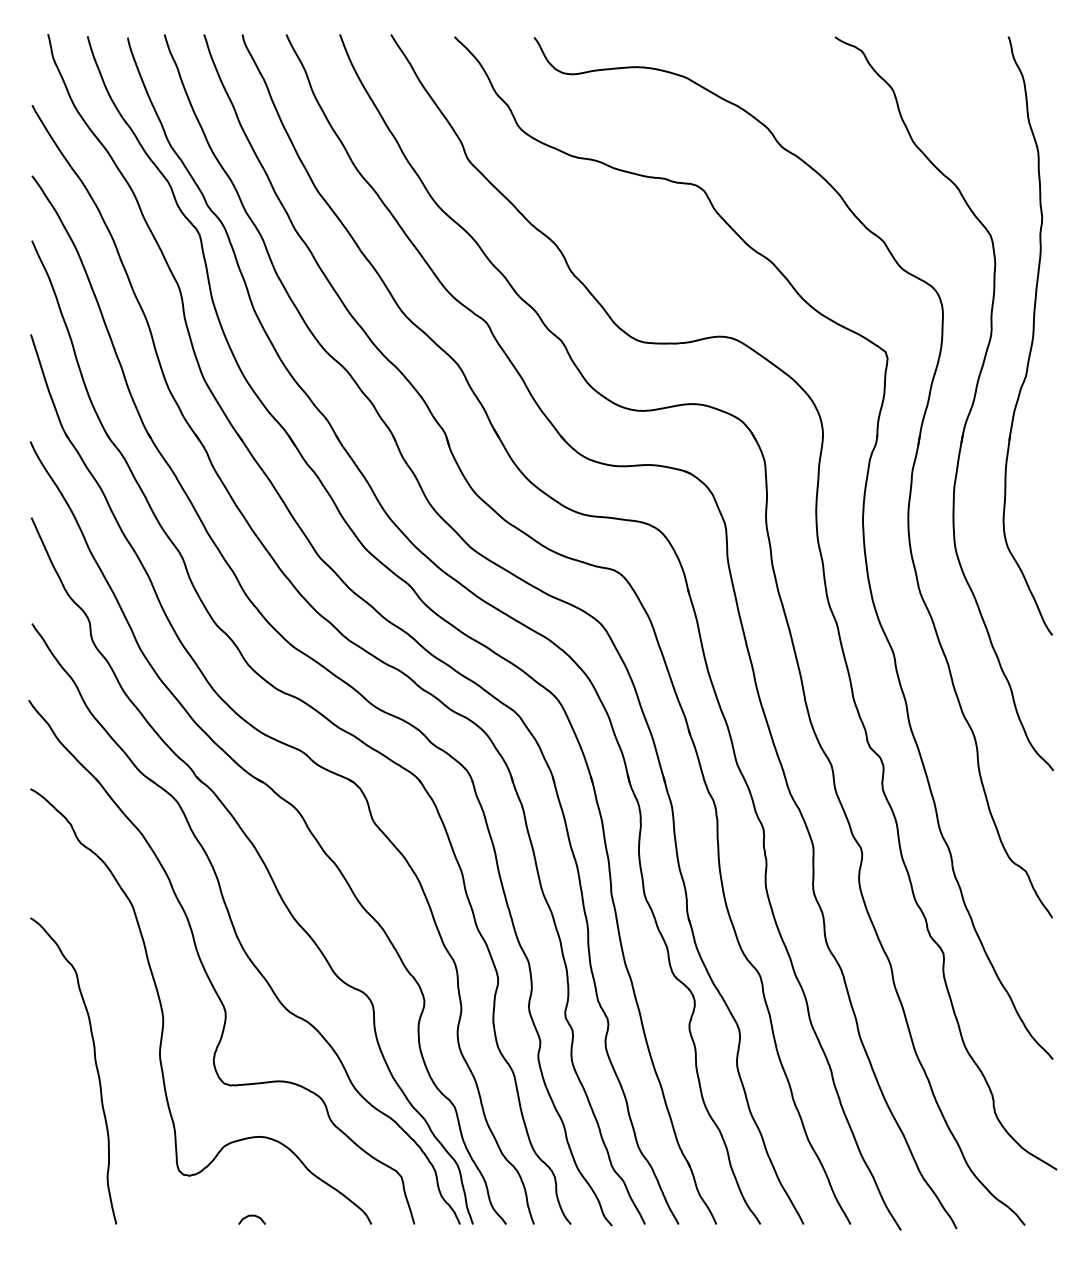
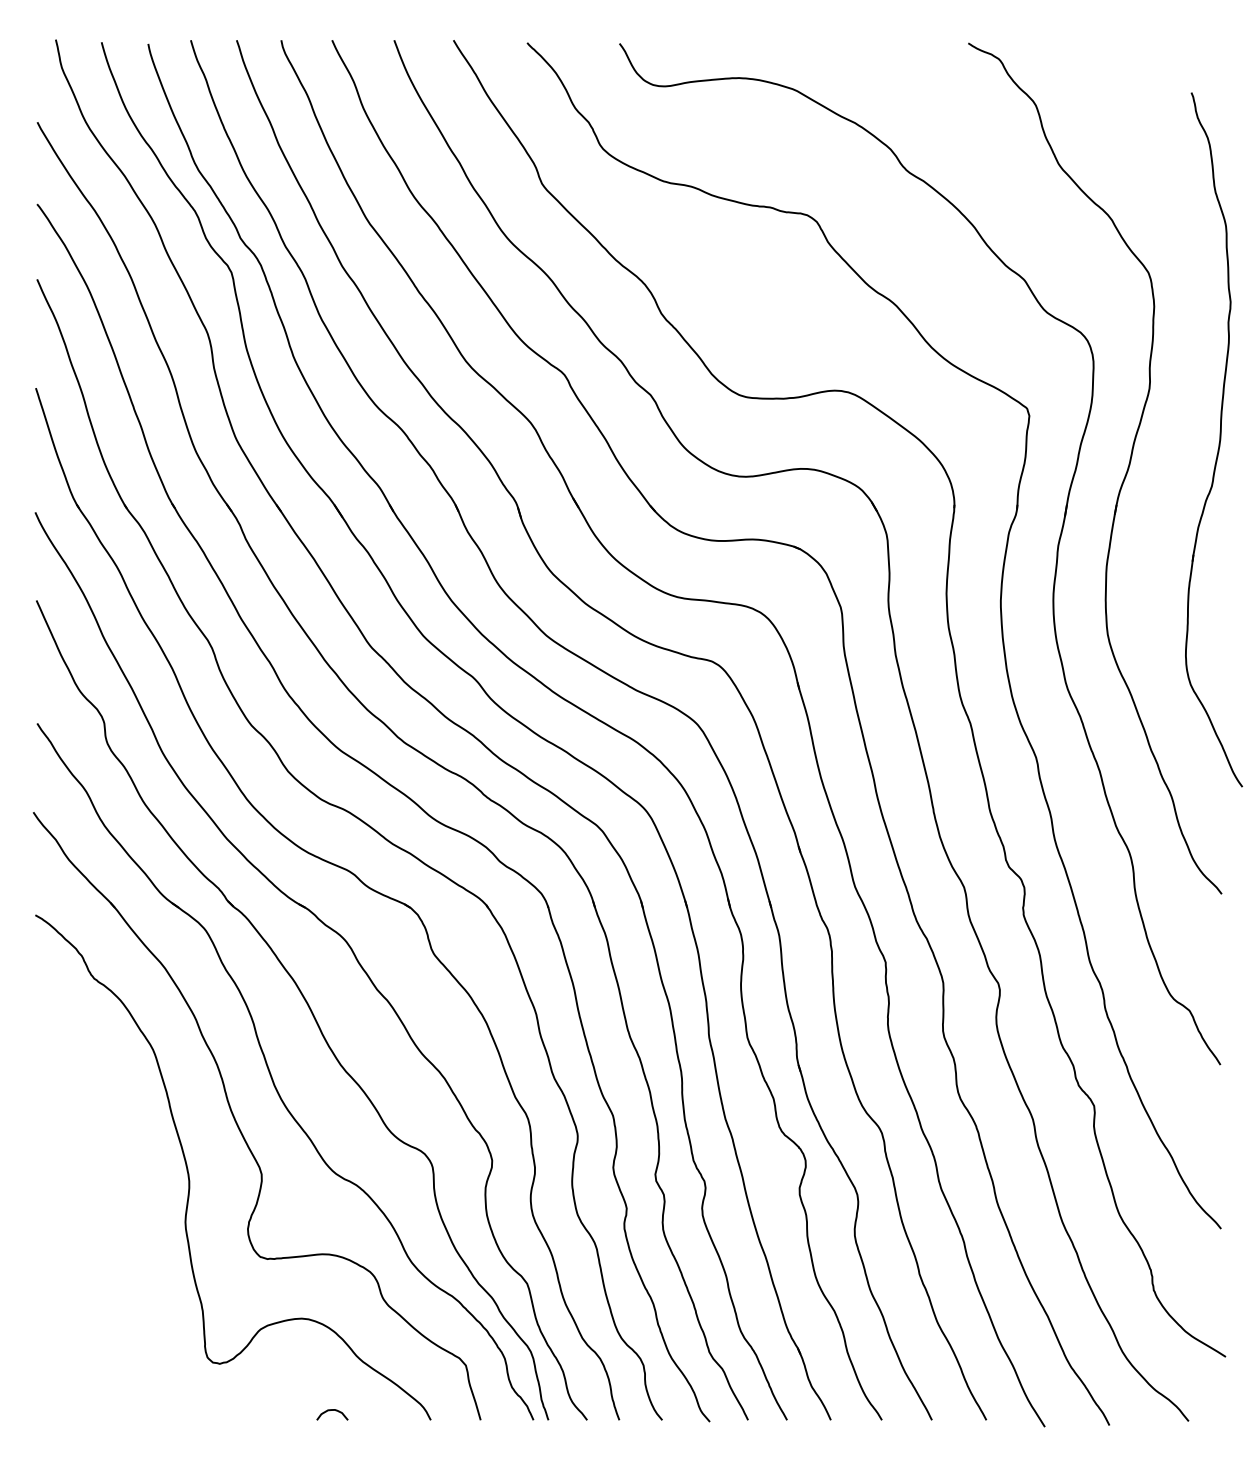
part: (1028, 335) -> (1214, 439), moved
curve: (95, 1065) -> (110, 1235), removed
curve: (252, 1216) -> (332, 1410), moved

